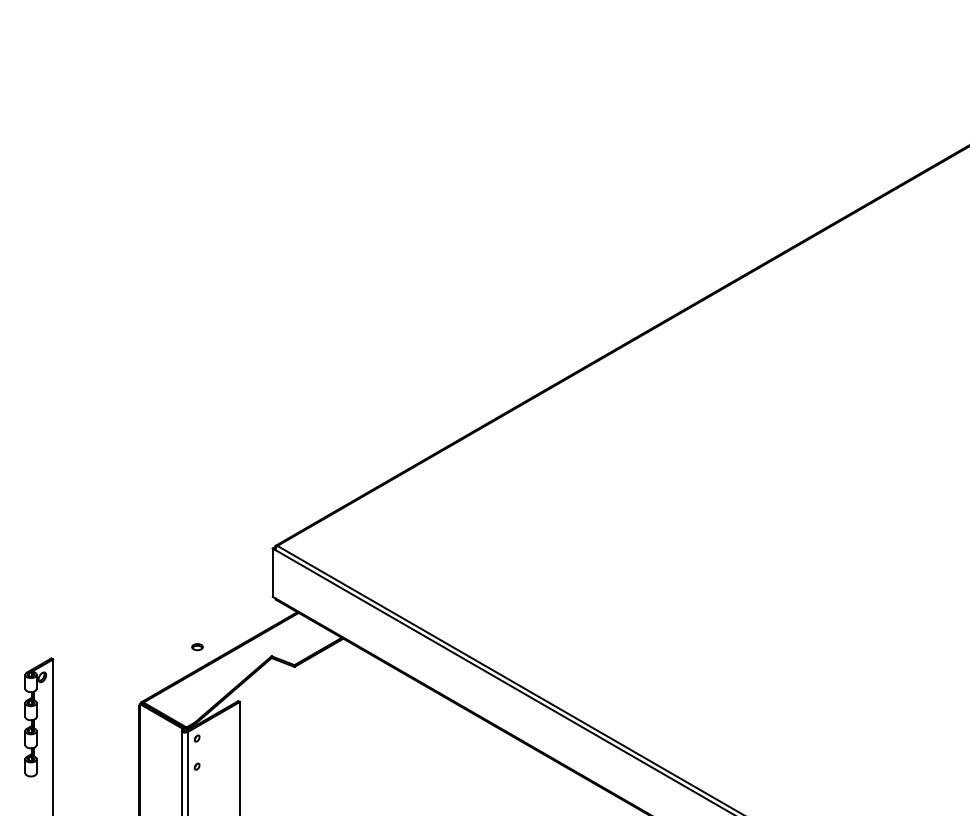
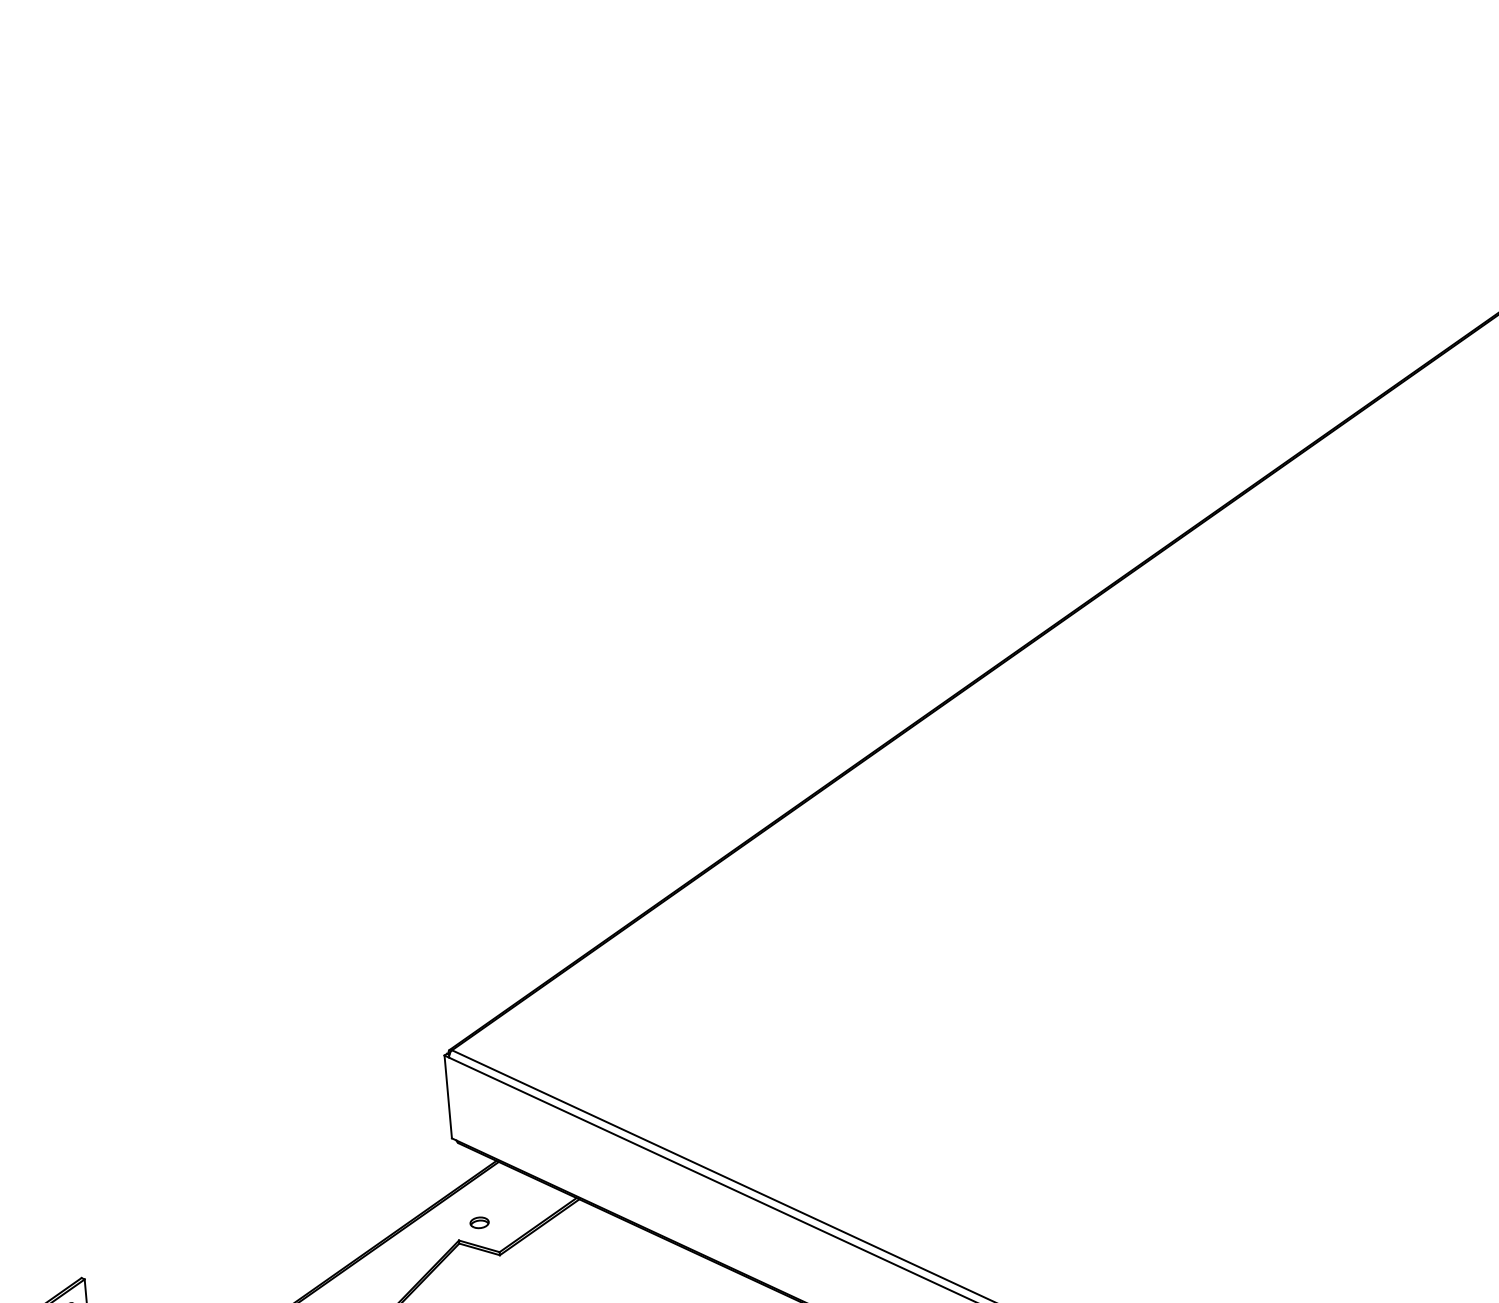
part: (197, 647) -> (479, 1223), moved

